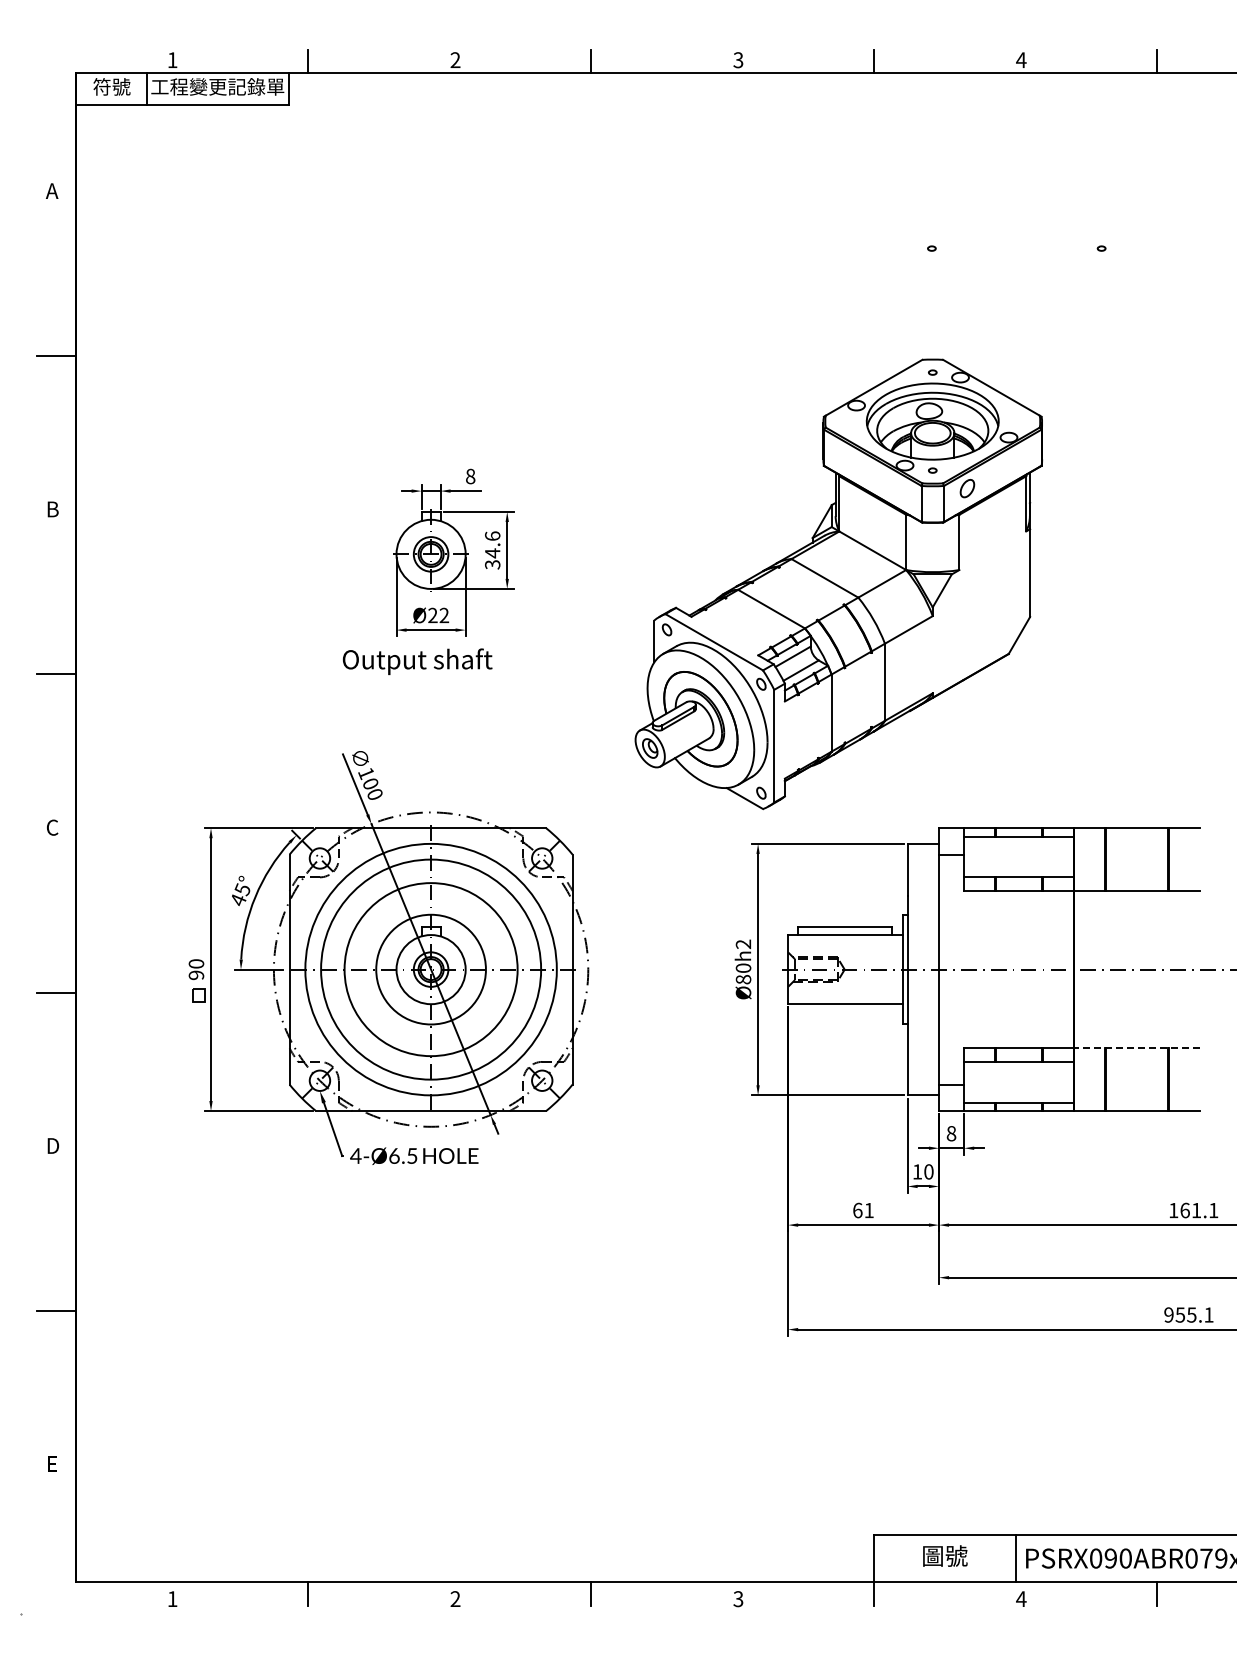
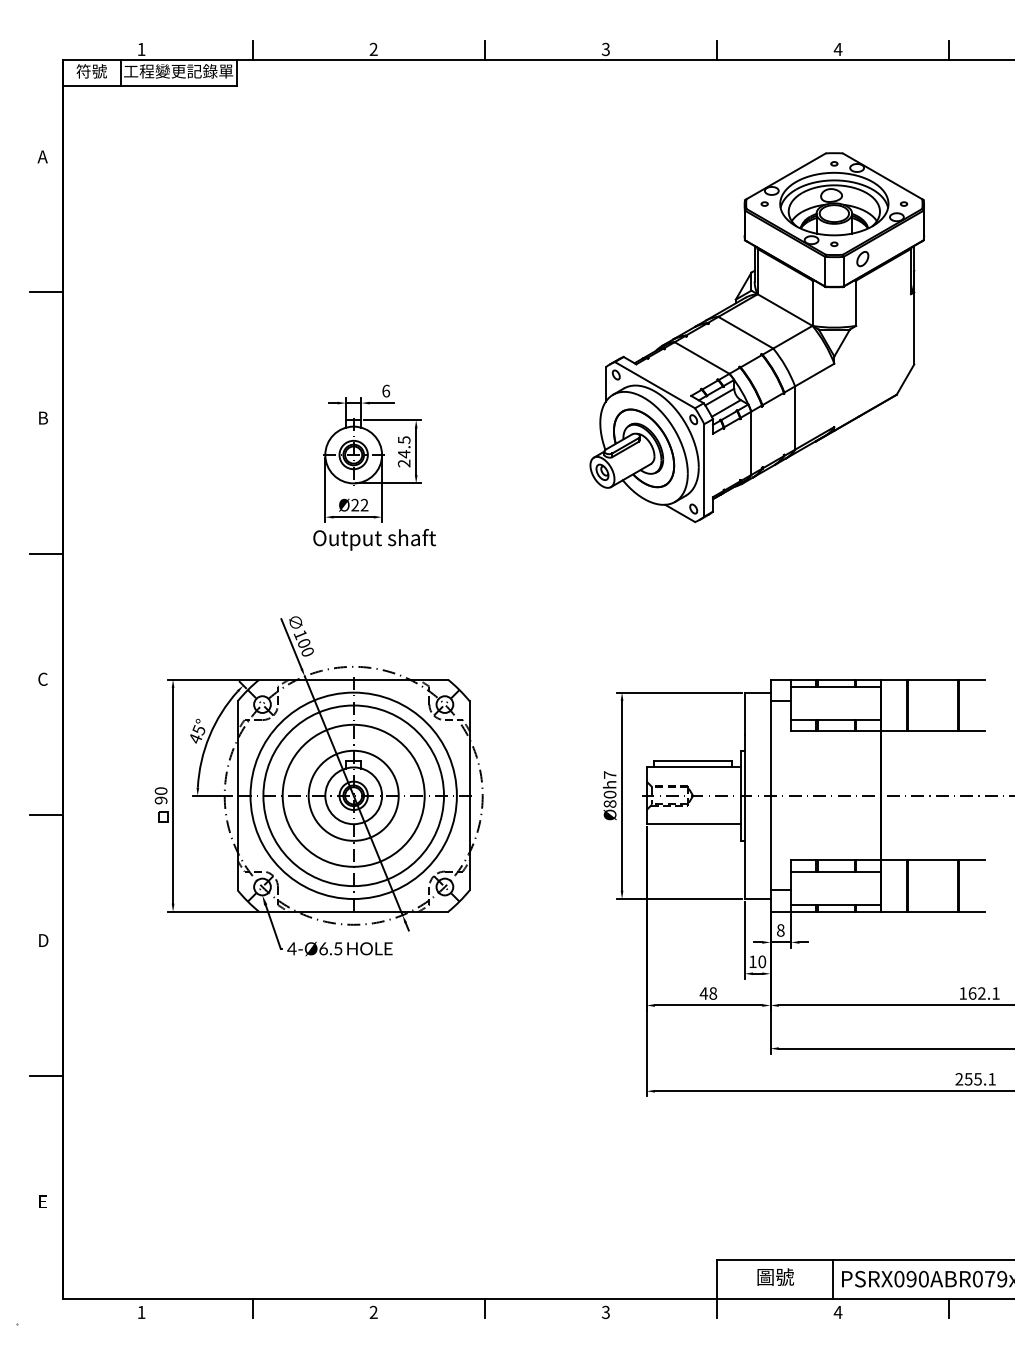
text: (470, 476) -> (386, 391), 8 -> 6
text: (492, 550) -> (404, 451), 34.6 -> 24.5
part: (838, 584) -> (756, 337), moved
text: (417, 661) -> (374, 539), moved
text: (743, 944) -> (610, 775), Ø80h2 -> Ø80h7
line: (1137, 1048) -> (933, 860), dashed -> solid
text: (1196, 1209) -> (981, 992), 161.1 -> 162.1
text: (862, 1210) -> (707, 993), 61 -> 48
text: (1168, 1315) -> (958, 1079), 955.1 -> 255.1

